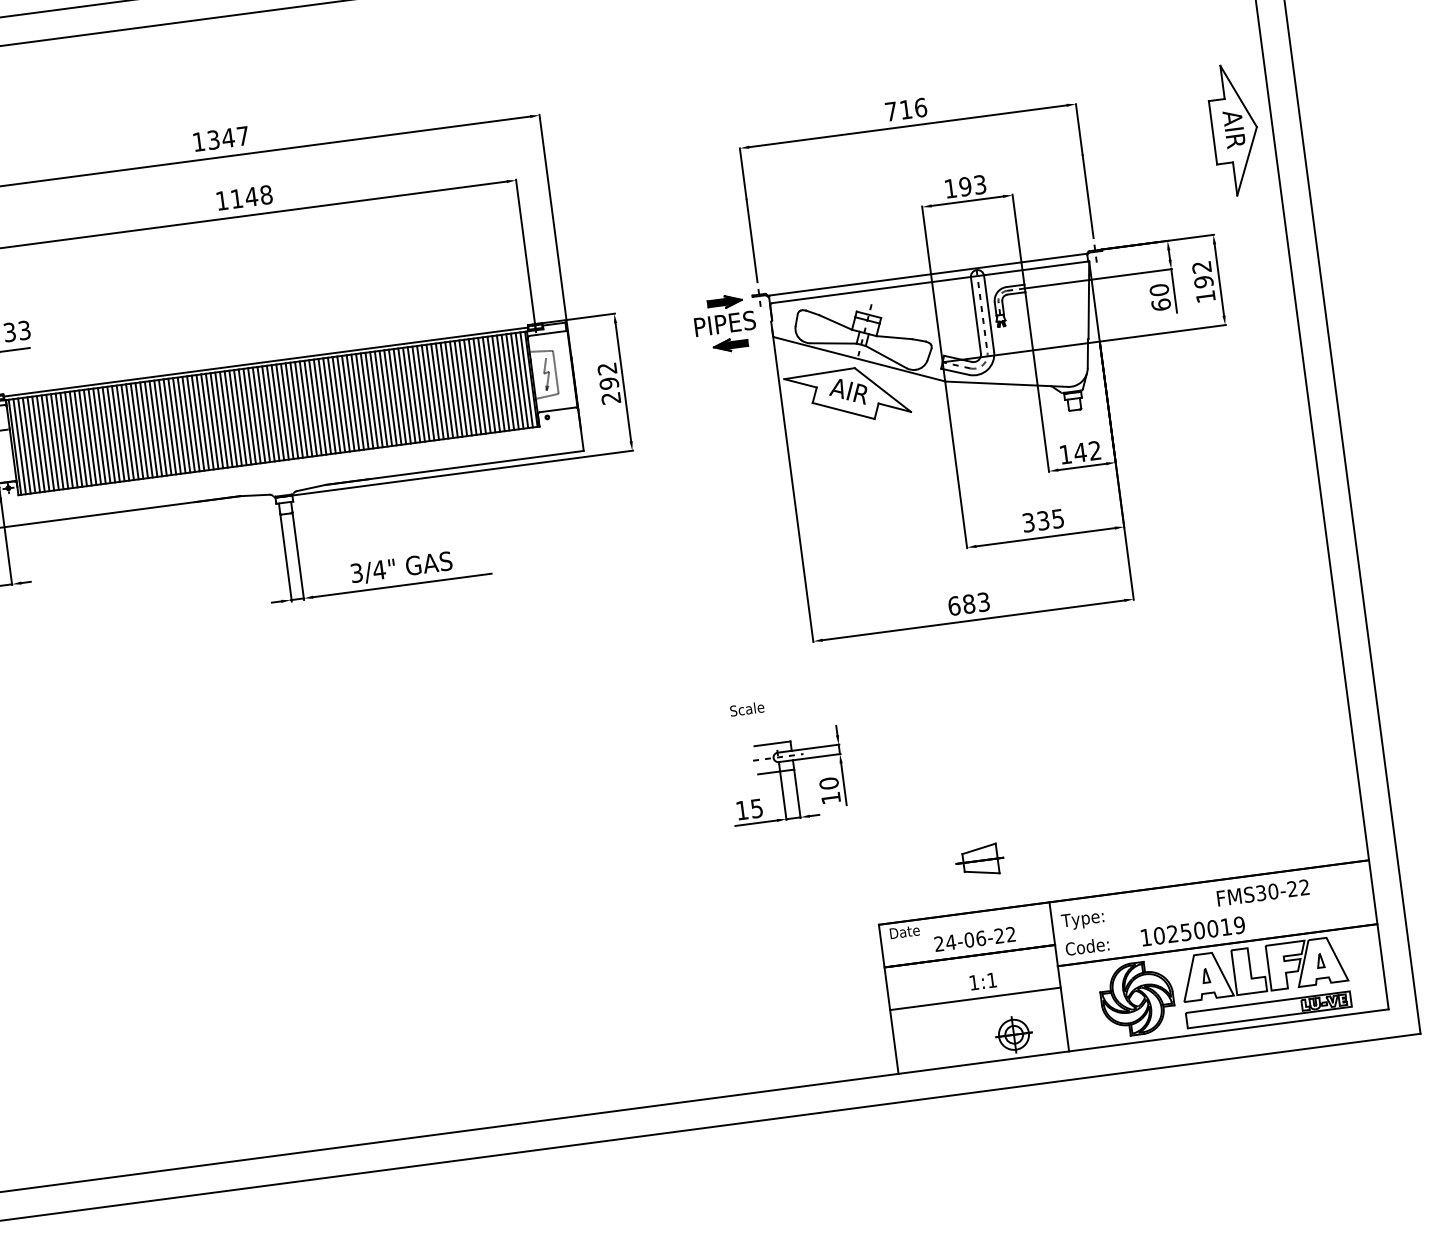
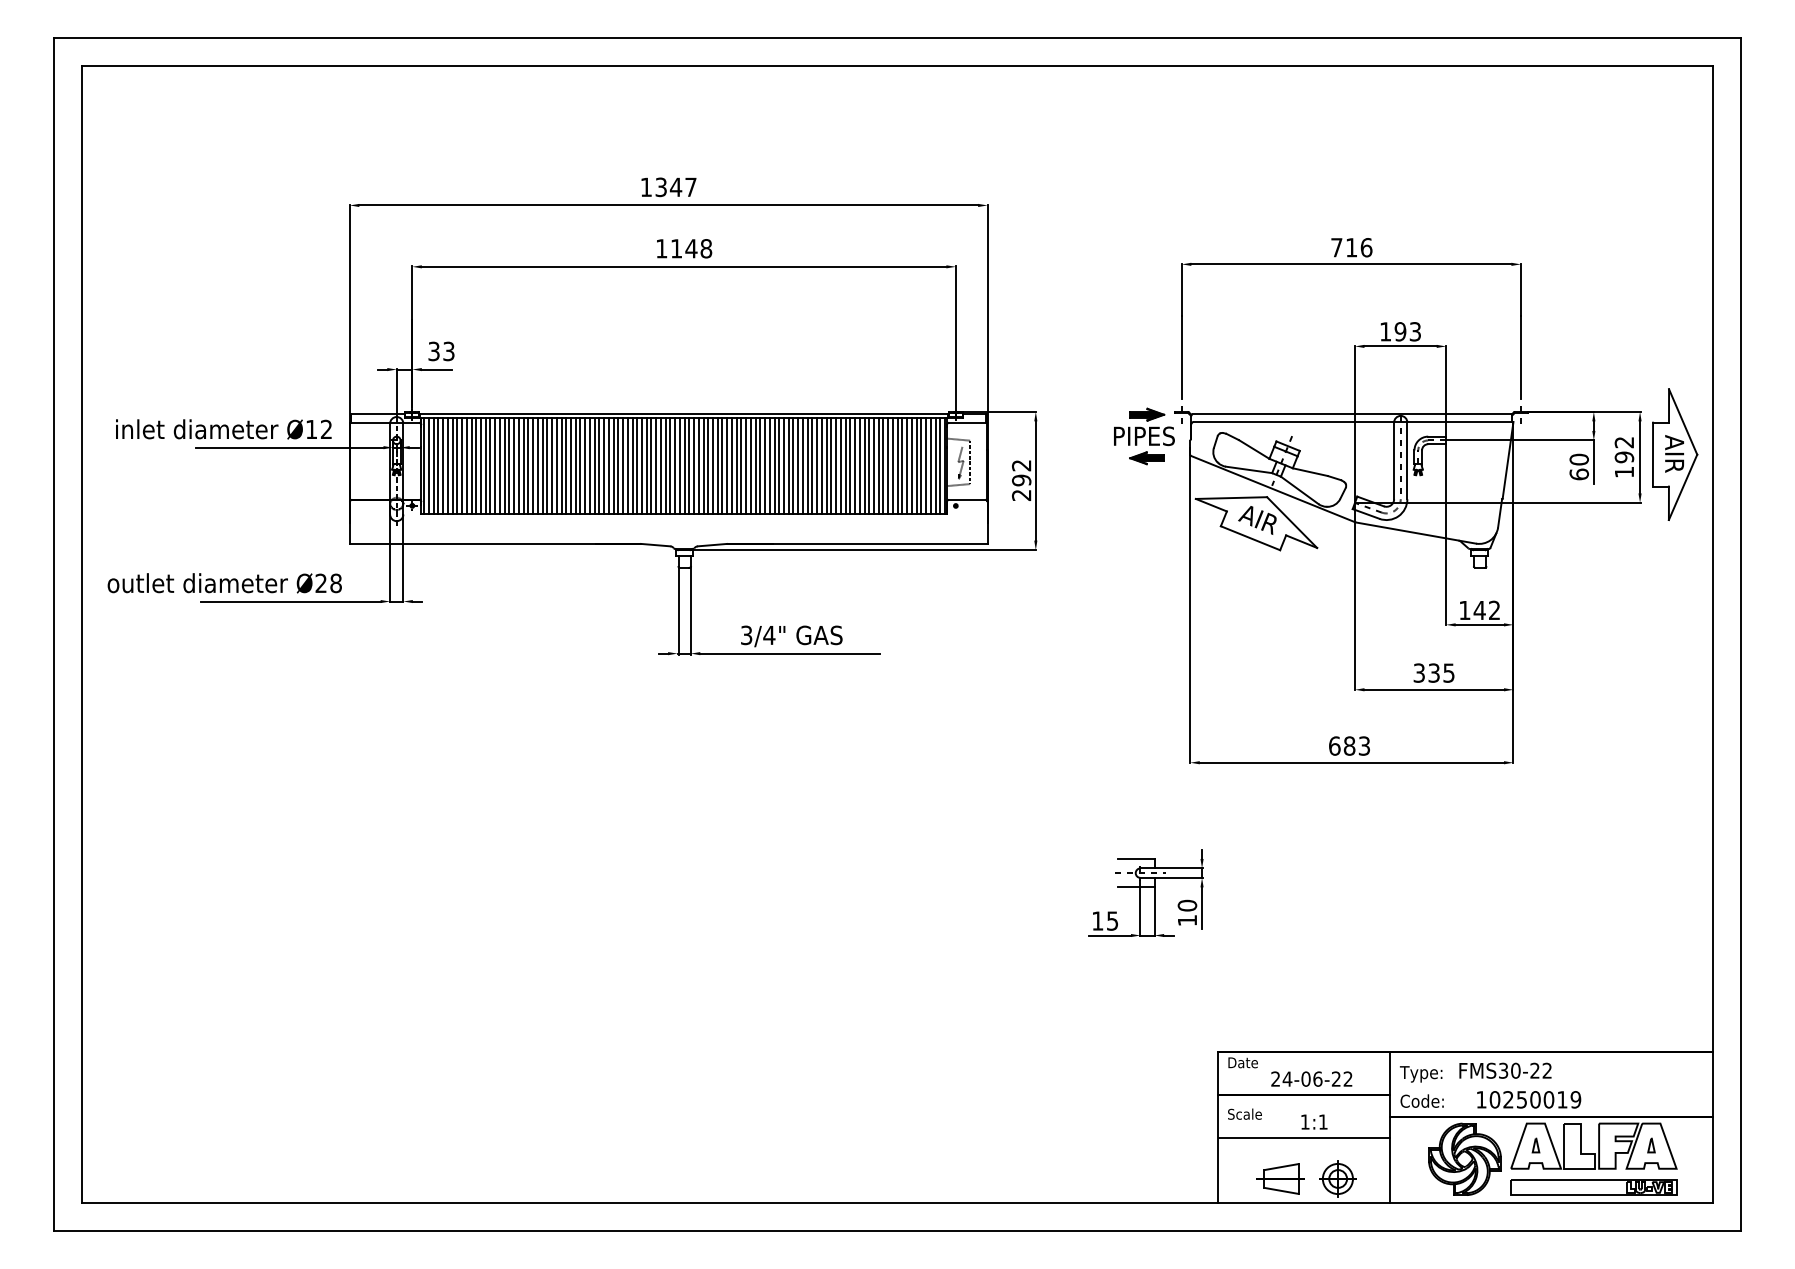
part: (1235, 129) -> (1675, 454), moved
text: (746, 708) -> (1244, 1113), moved
part: (979, 860) -> (1280, 1178), moved
text: (1263, 892) -> (1505, 1070), moved

